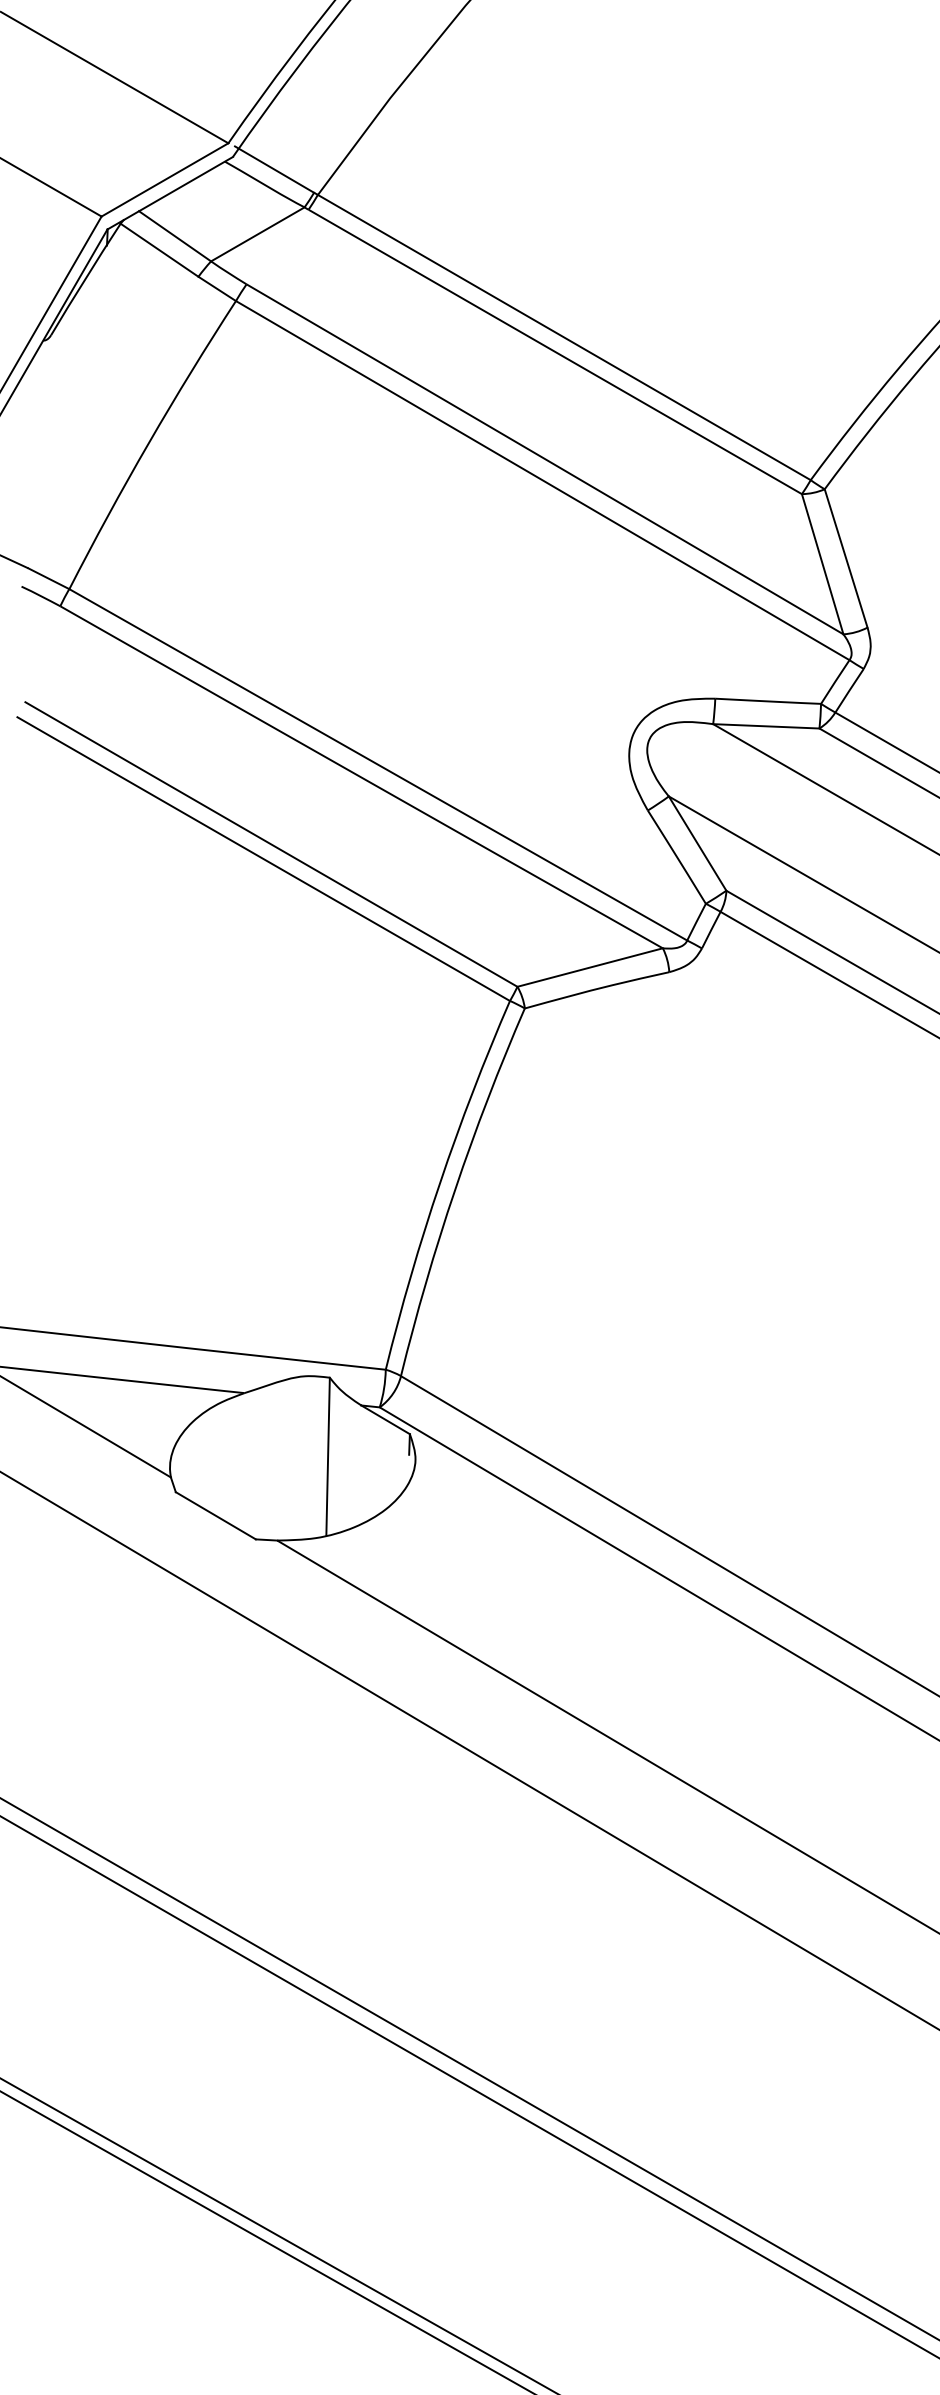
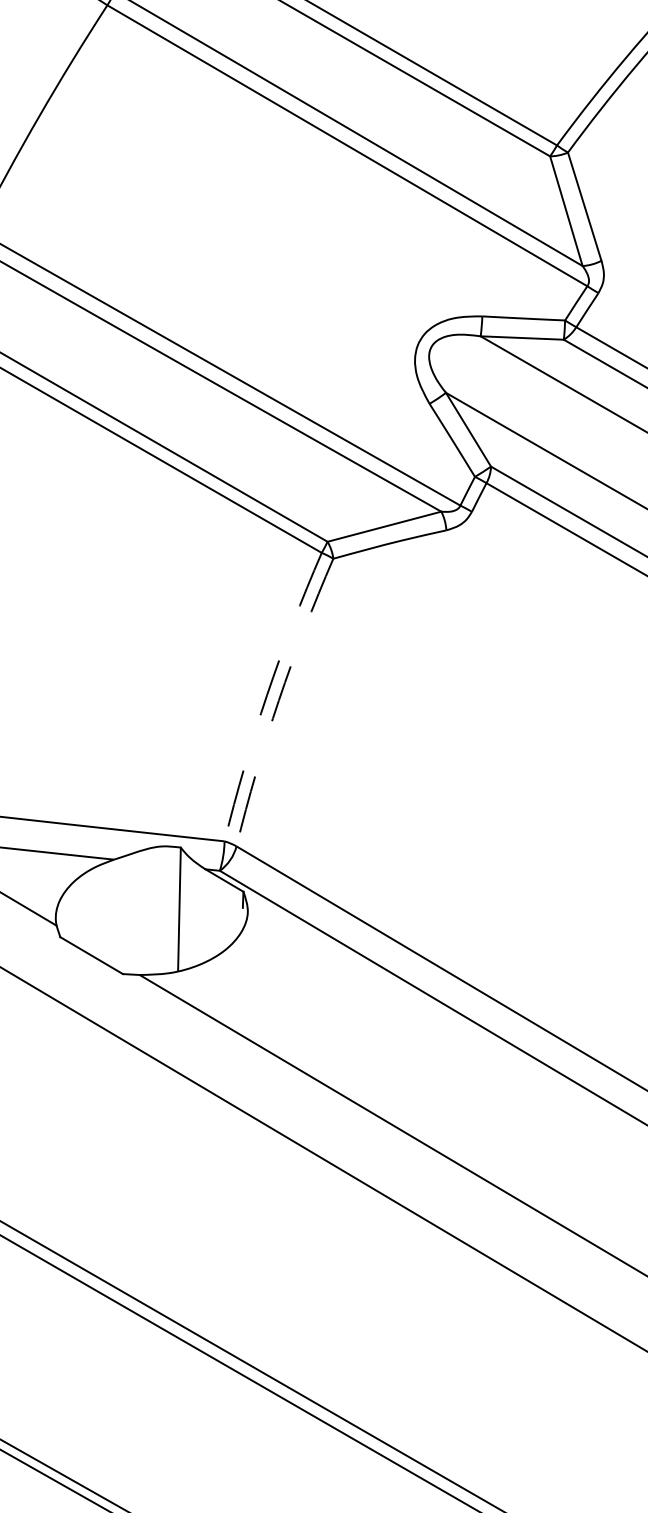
arc: (440, 1182) -> (267, 694), solid -> dashed
arc: (455, 1189) -> (279, 700), solid -> dashed

